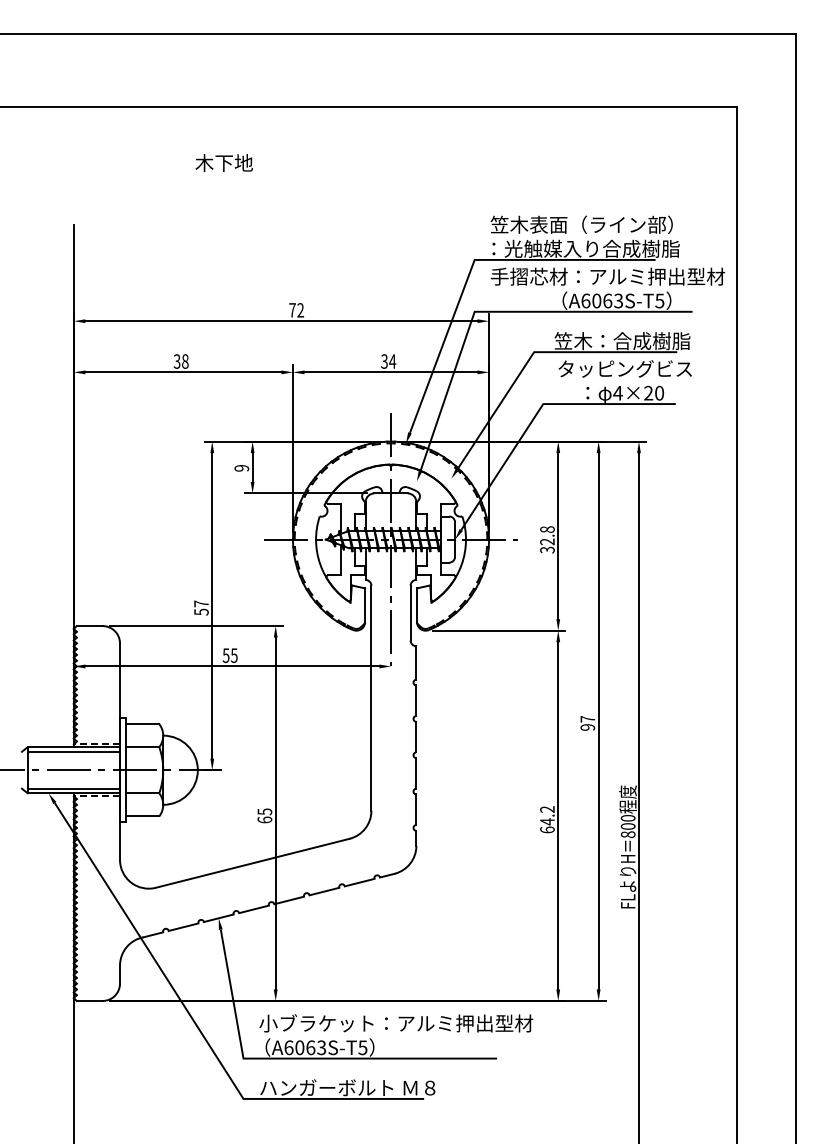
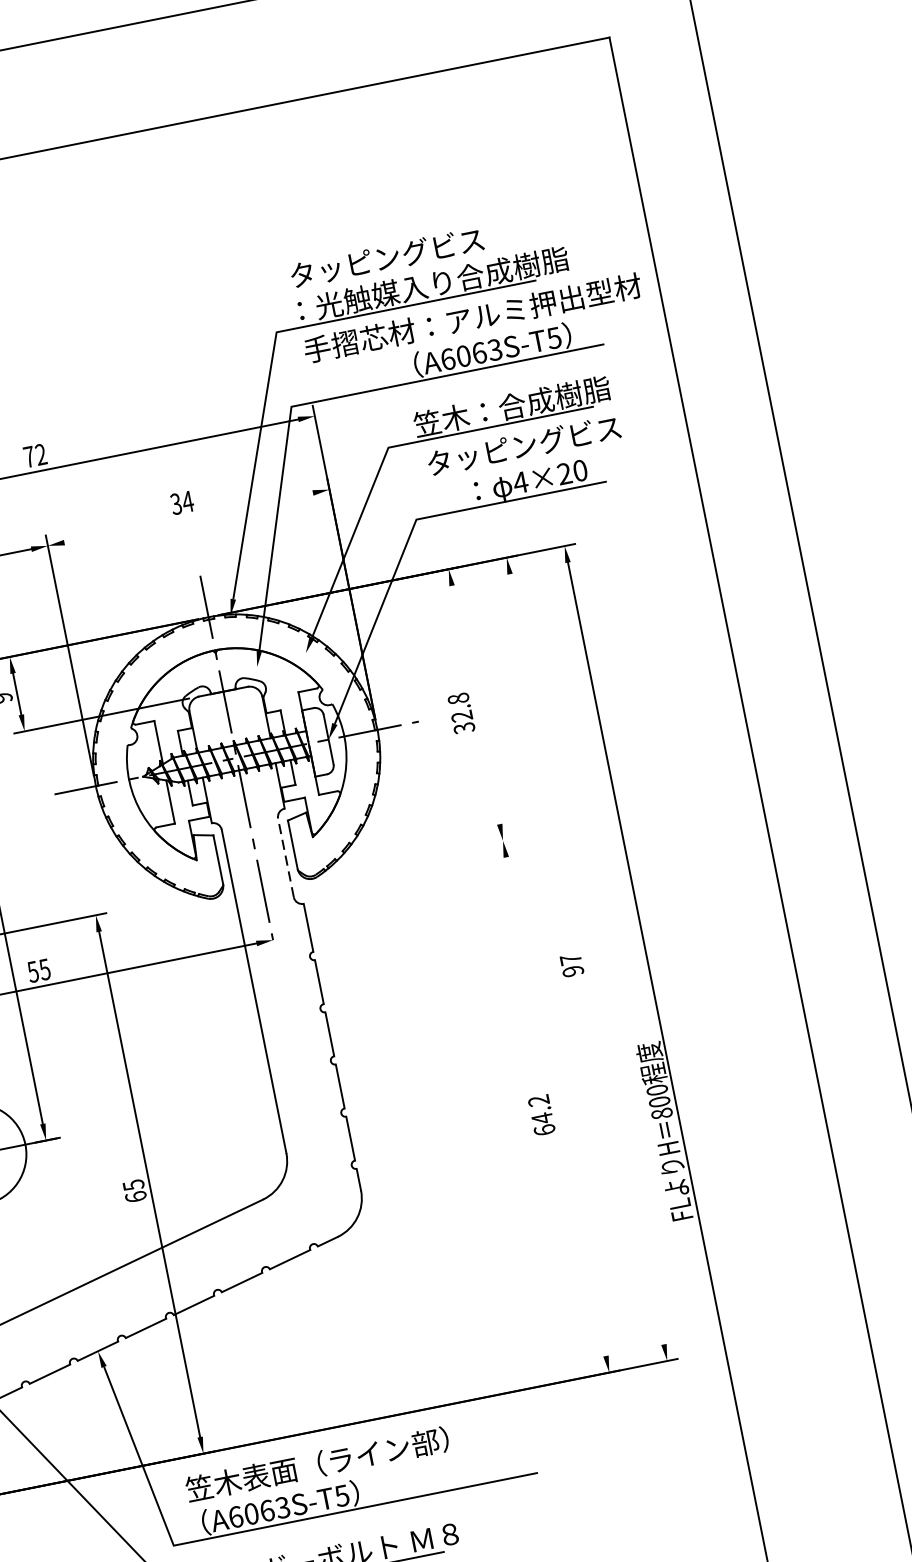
text: (581, 224) -> (419, 250), 笠木表面（ライン部） -> タッピングビス
line: (390, 372) -> (187, 518), removed
line: (558, 536) -> (476, 705), removed
line: (410, 612) -> (285, 857), solid -> dashed
line: (498, 630) -> (417, 857), removed
line: (598, 721) -> (586, 959), removed
line: (558, 815) -> (556, 1106), removed
text: (396, 1023) -> (383, 1451), 小ブラケット：アルミ押出型材 -> 笠木表面（ライン部）

